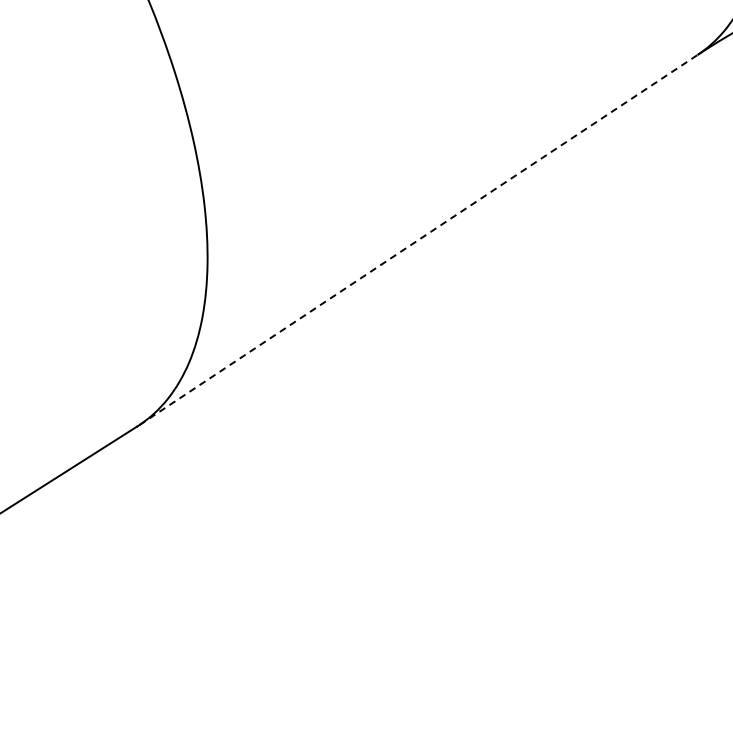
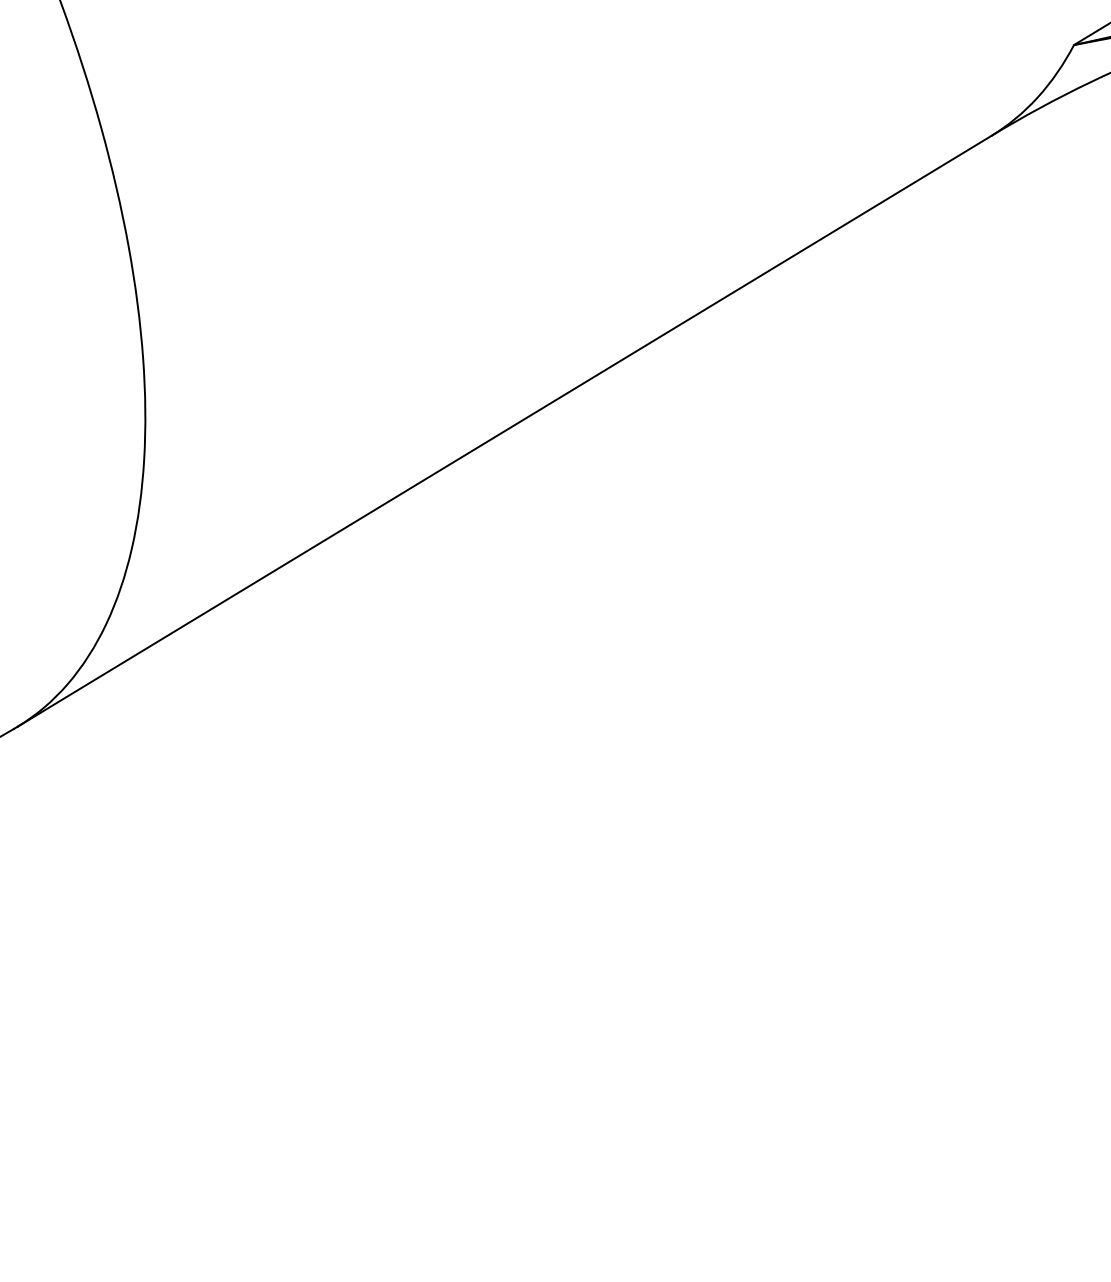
line: (418, 240) -> (504, 432), dashed -> solid

